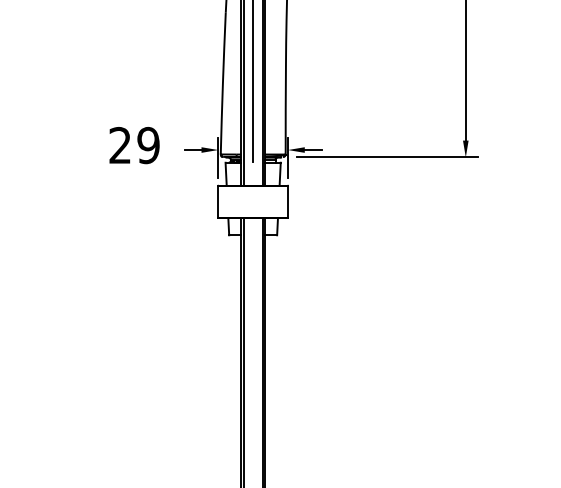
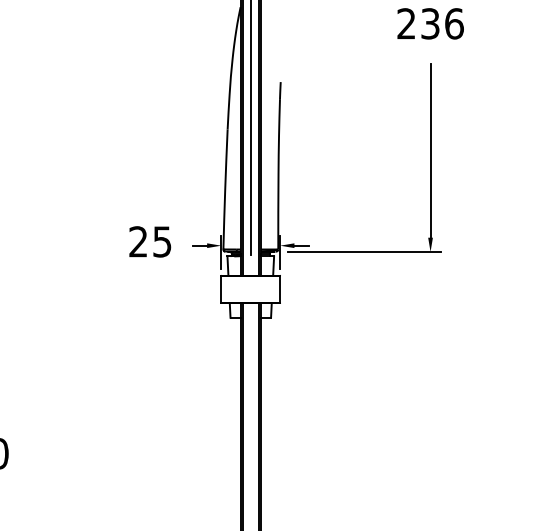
text: (148, 145) -> (162, 241), 29 -> 25

